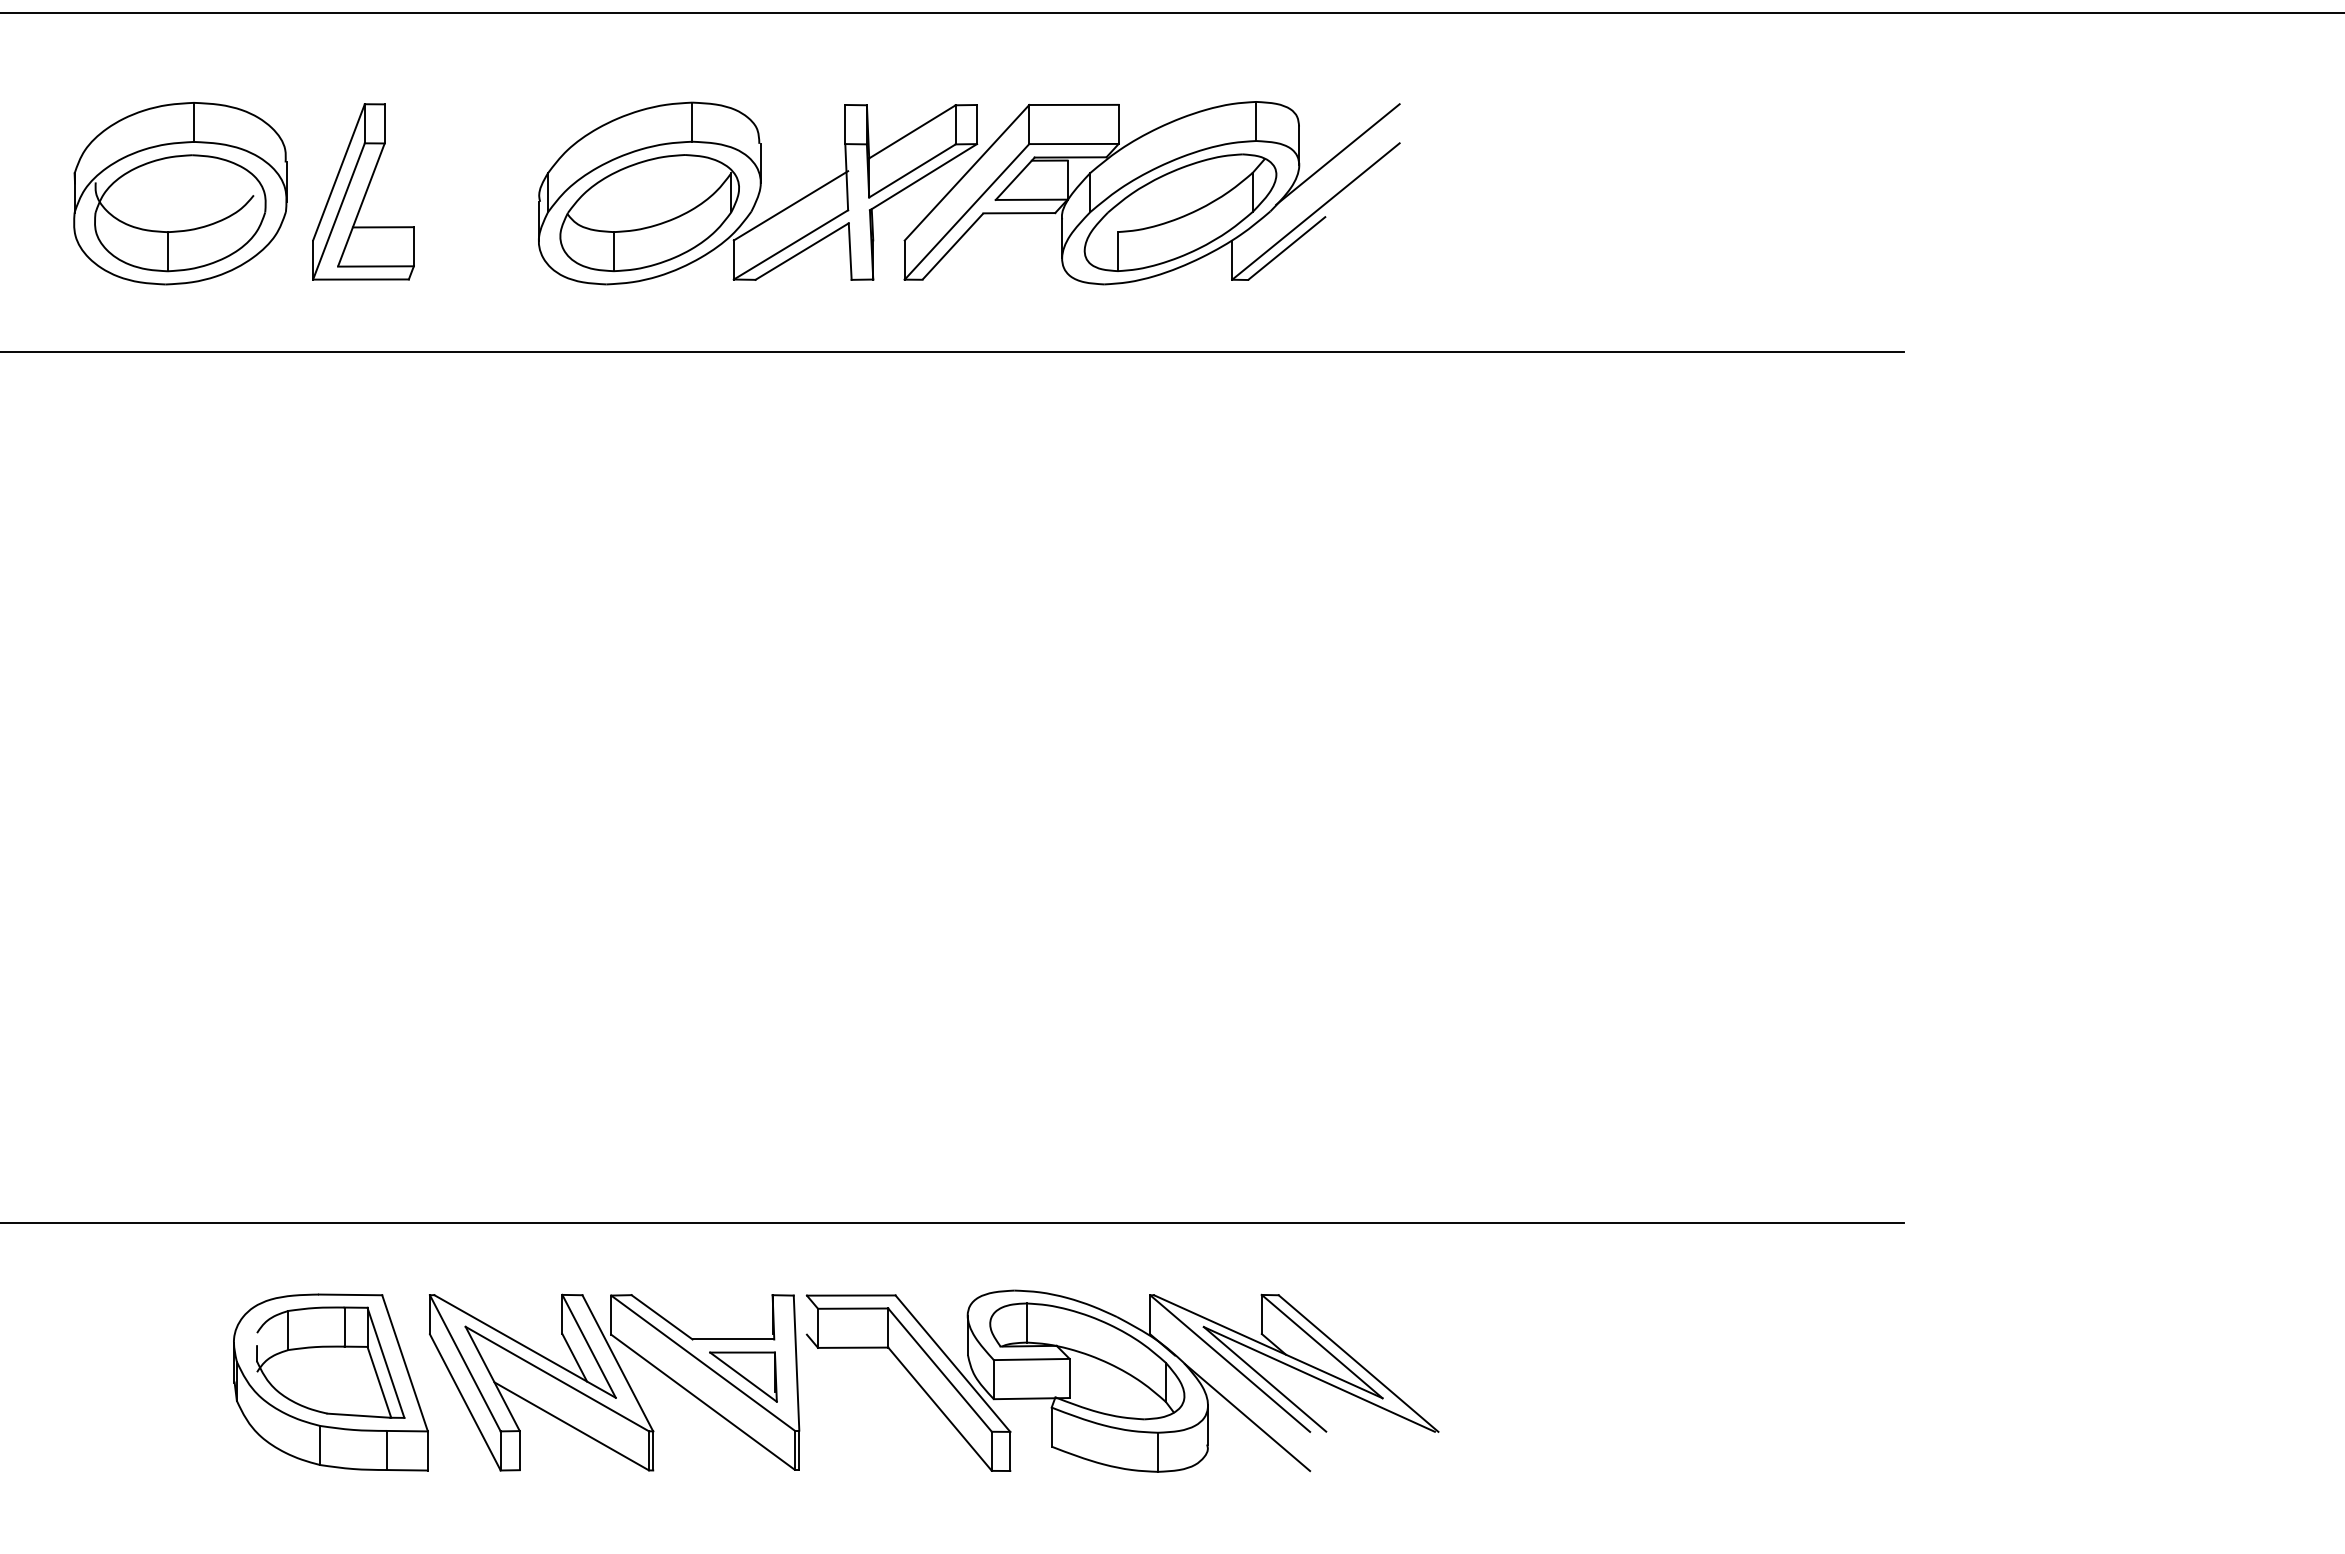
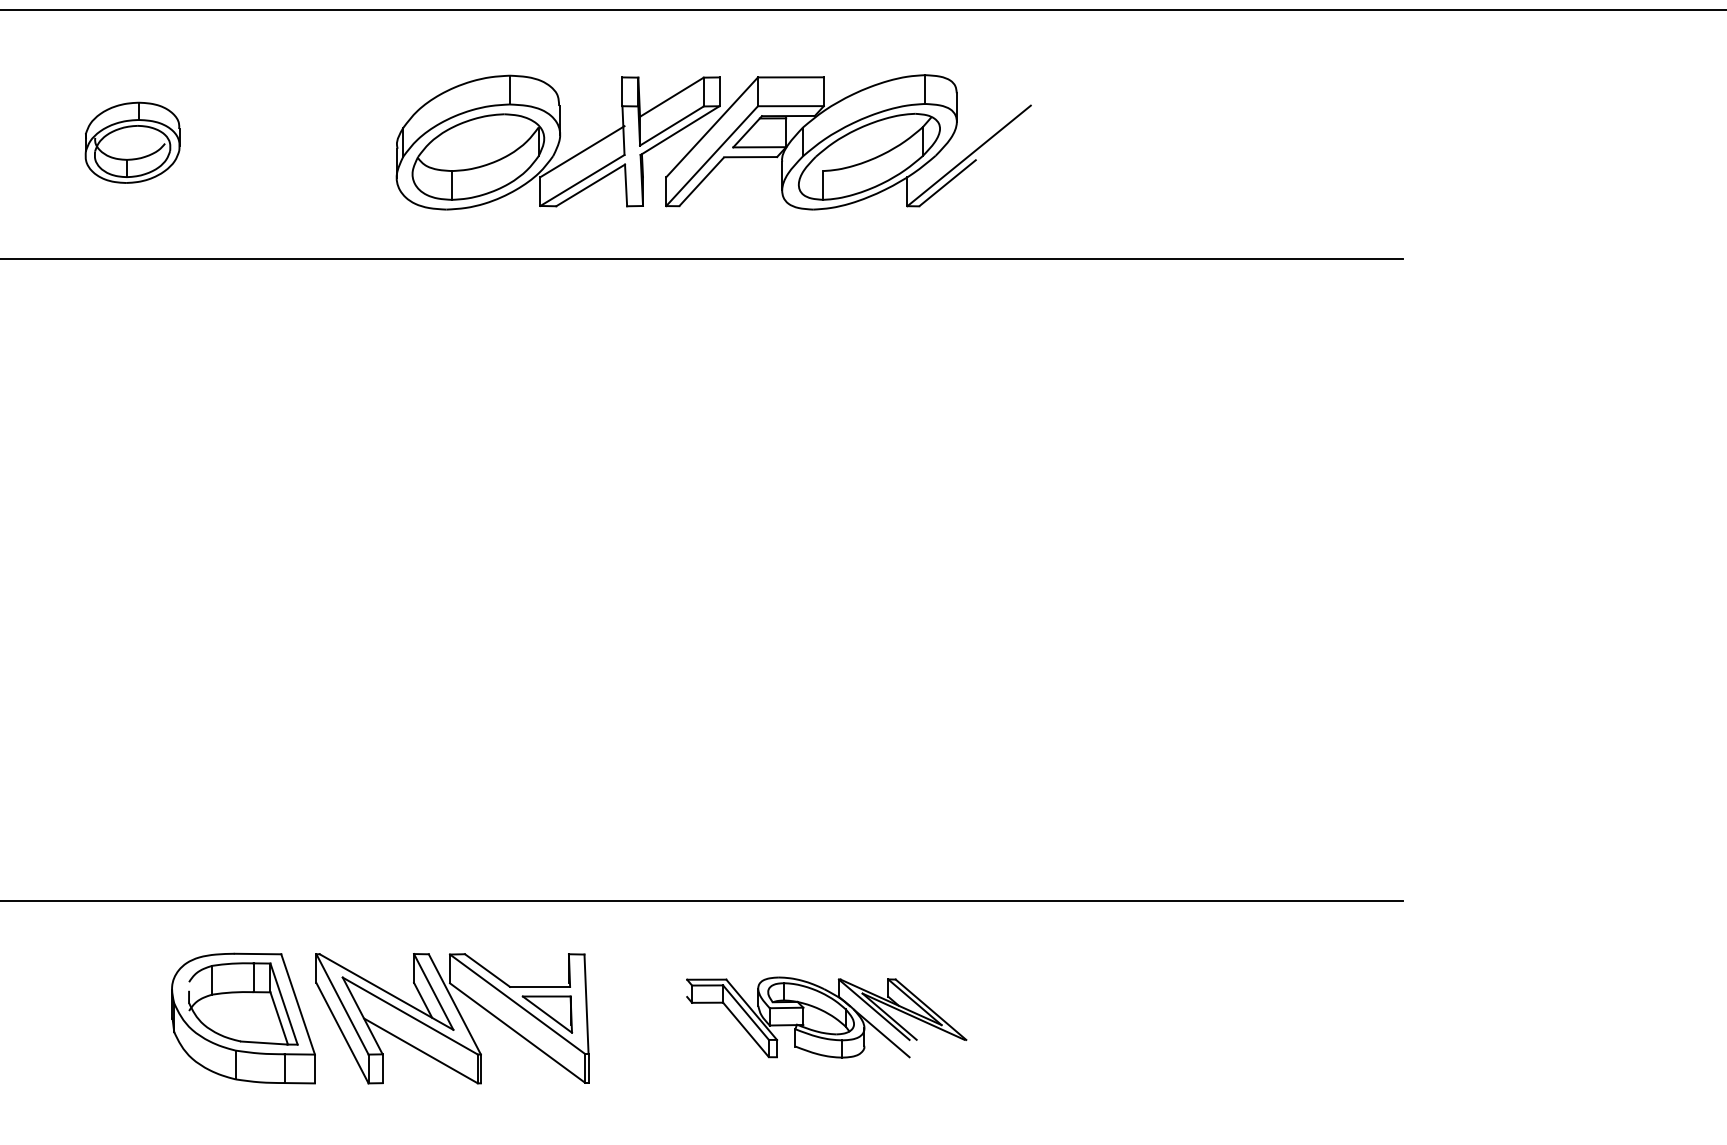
line: (1337, 154) -> (985, 113), removed
part: (363, 191) -> (267, 141), removed
part: (180, 193) -> (132, 142), size x0.6
part: (1122, 1380) -> (826, 1017), size x0.6

